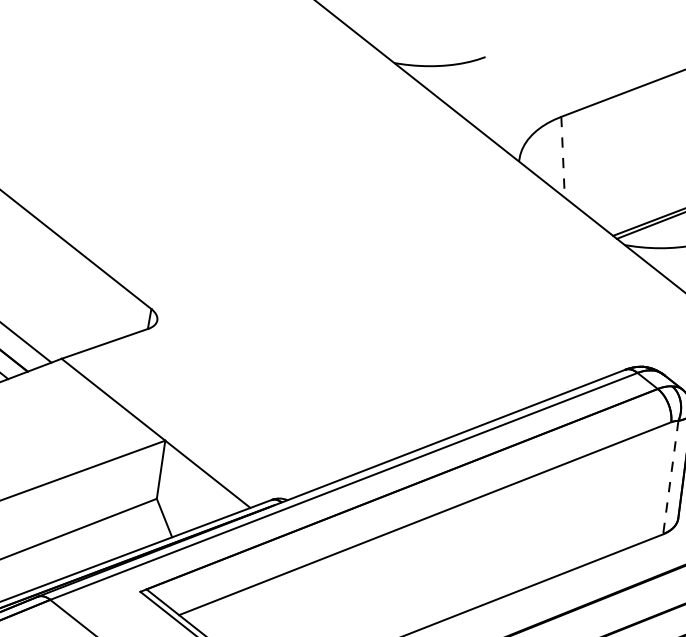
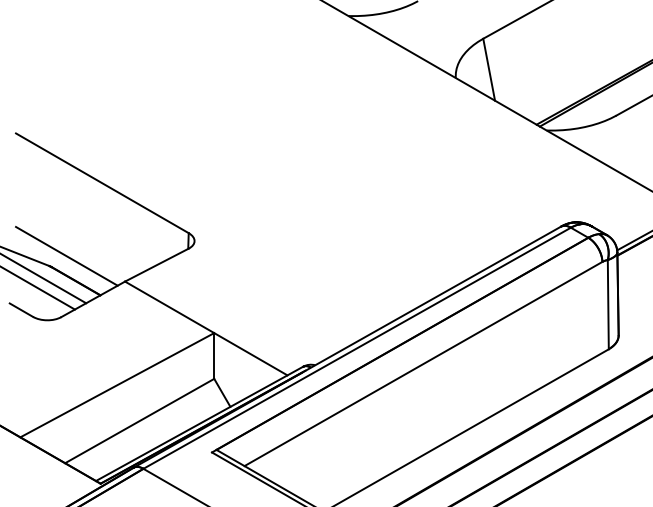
line: (563, 157) -> (489, 69), dashed -> solid
line: (671, 477) -> (608, 304), dashed -> solid

